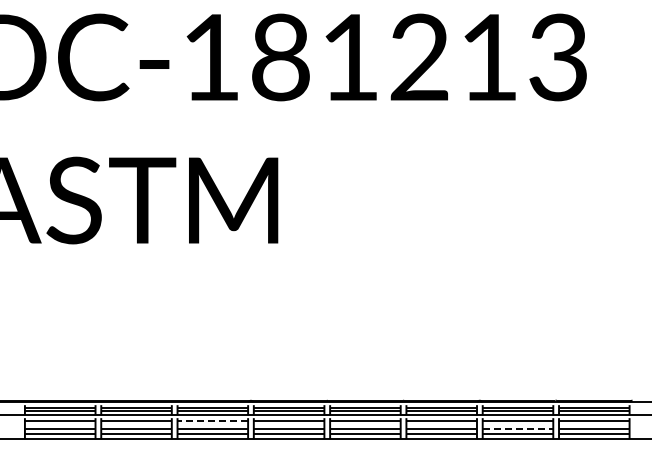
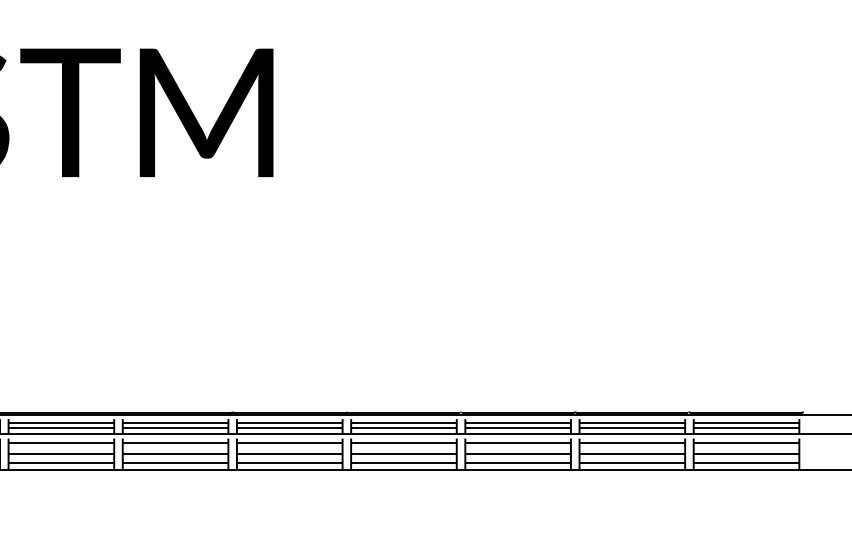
line: (212, 421) -> (175, 443), dashed -> solid
line: (518, 428) -> (633, 454), dashed -> solid

